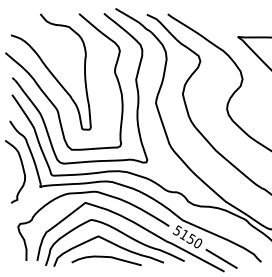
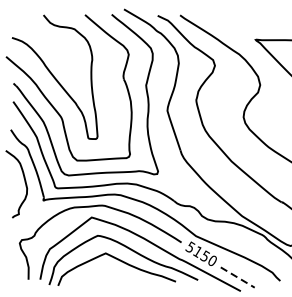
curve: (106, 257) -> (114, 276), removed
line: (222, 259) -> (238, 278), solid -> dashed

